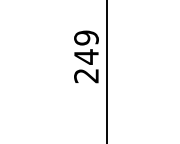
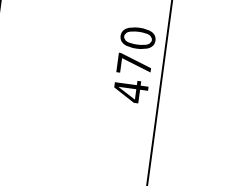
text: (86, 56) -> (134, 63), 249 -> 470

